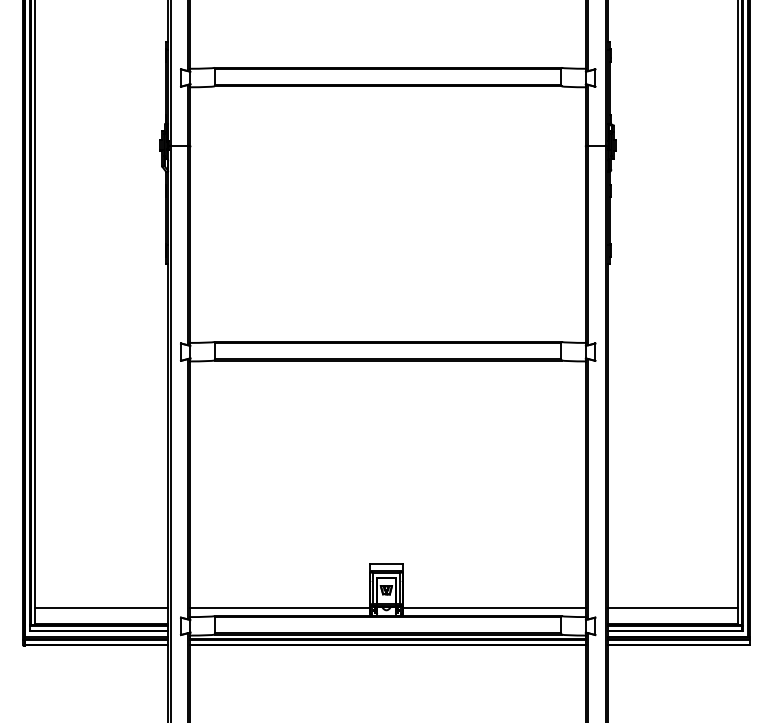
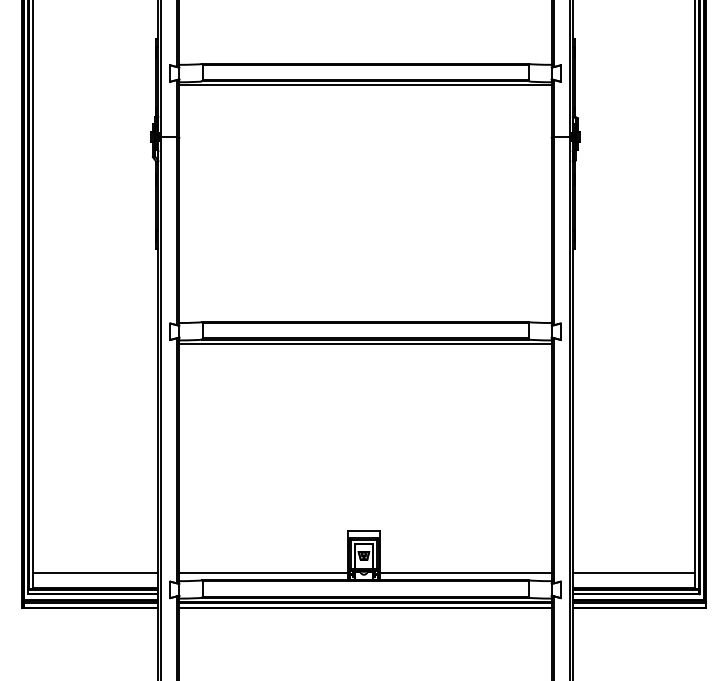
line: (388, 90) -> (365, 85), added
line: (388, 364) -> (365, 343), added

